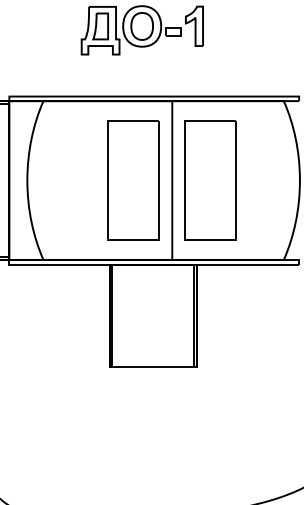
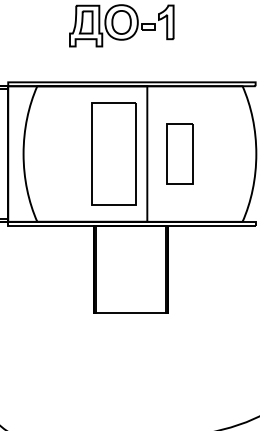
part: (209, 179) -> (179, 153), size x0.6

